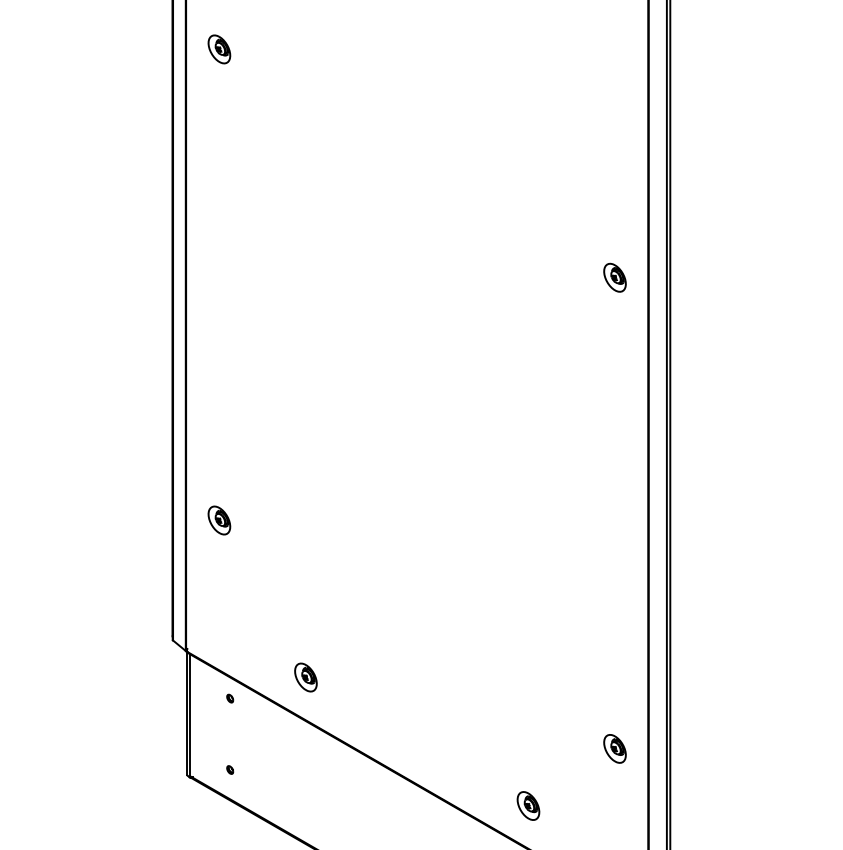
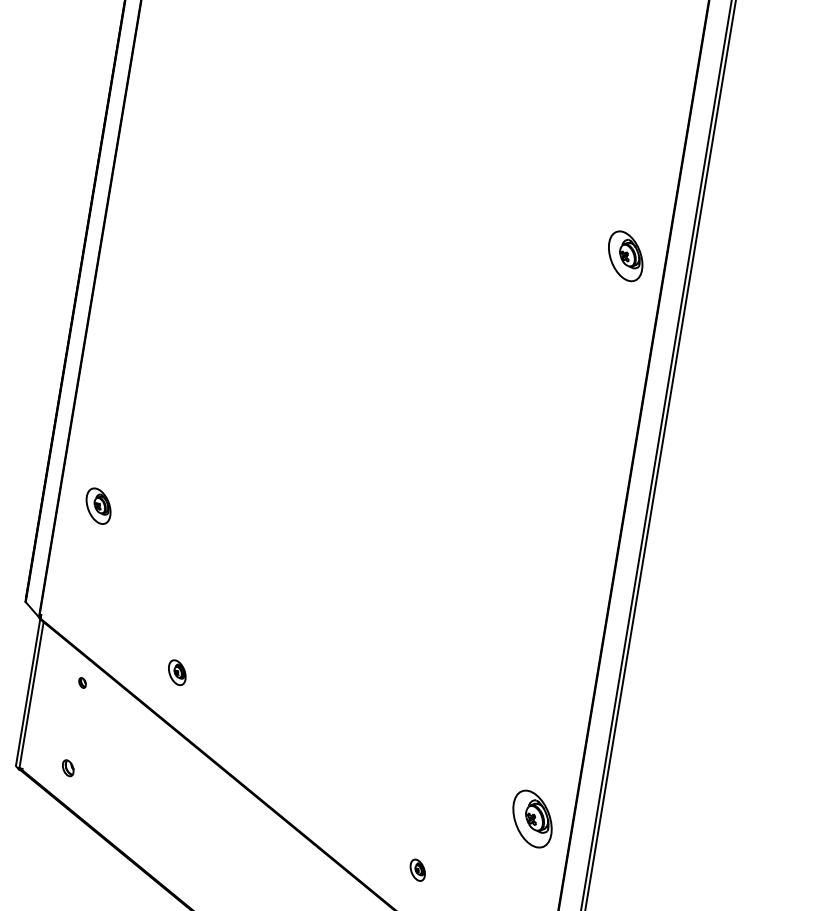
part: (614, 277) -> (625, 255), size x1.4
part: (219, 520) -> (98, 506), moved
part: (305, 677) -> (176, 672), size x0.7
part: (614, 748) -> (531, 818), size x1.6
part: (230, 769) -> (68, 767), size x1.6
part: (528, 805) -> (417, 869), size x0.6

